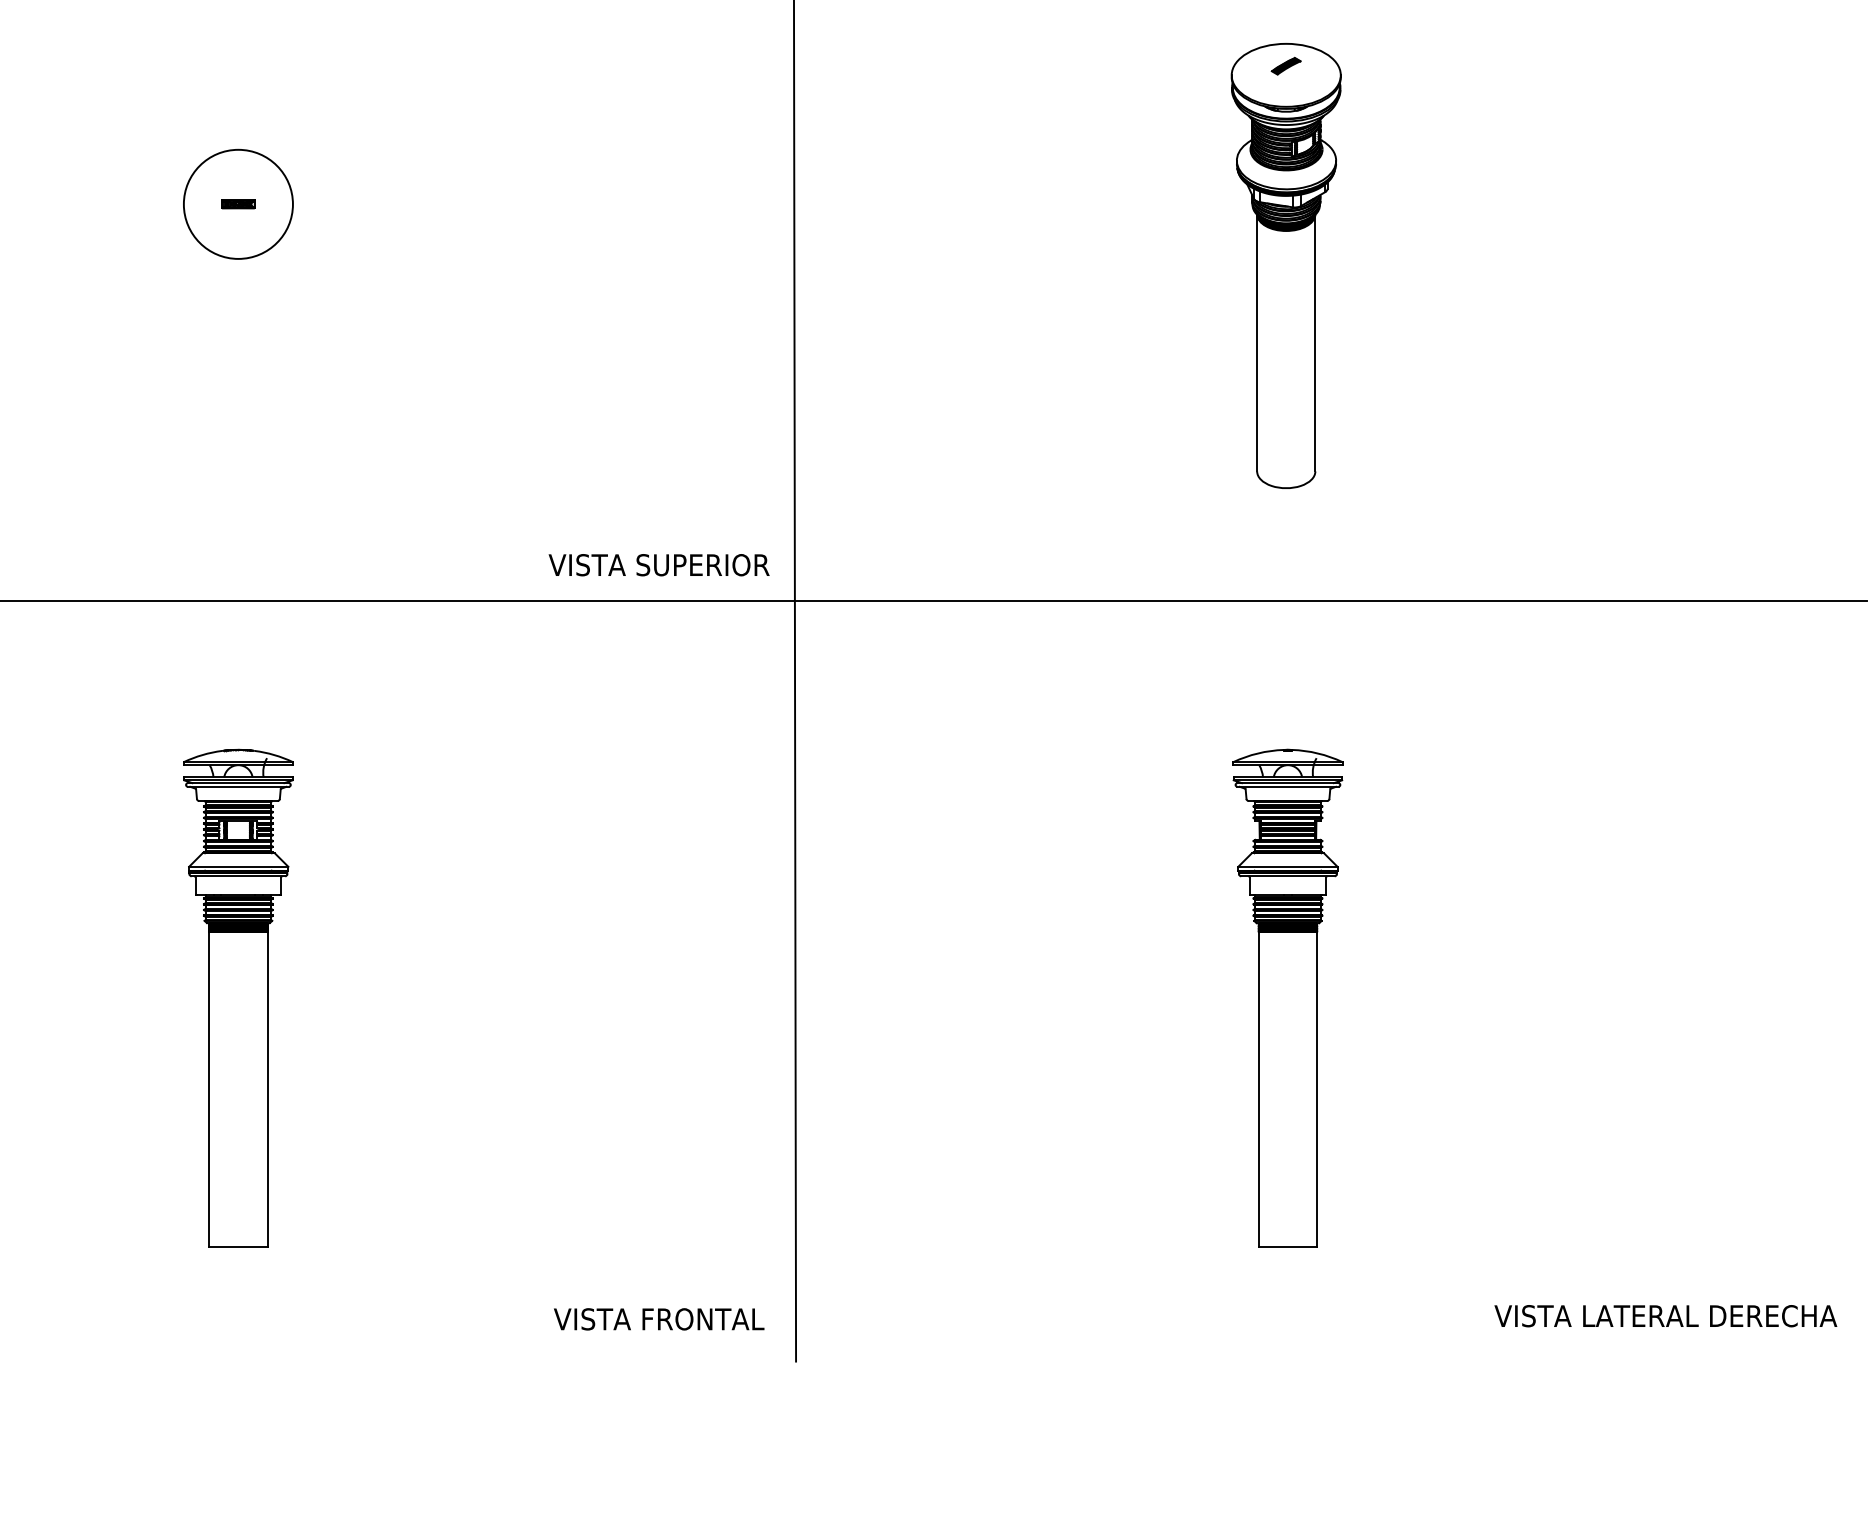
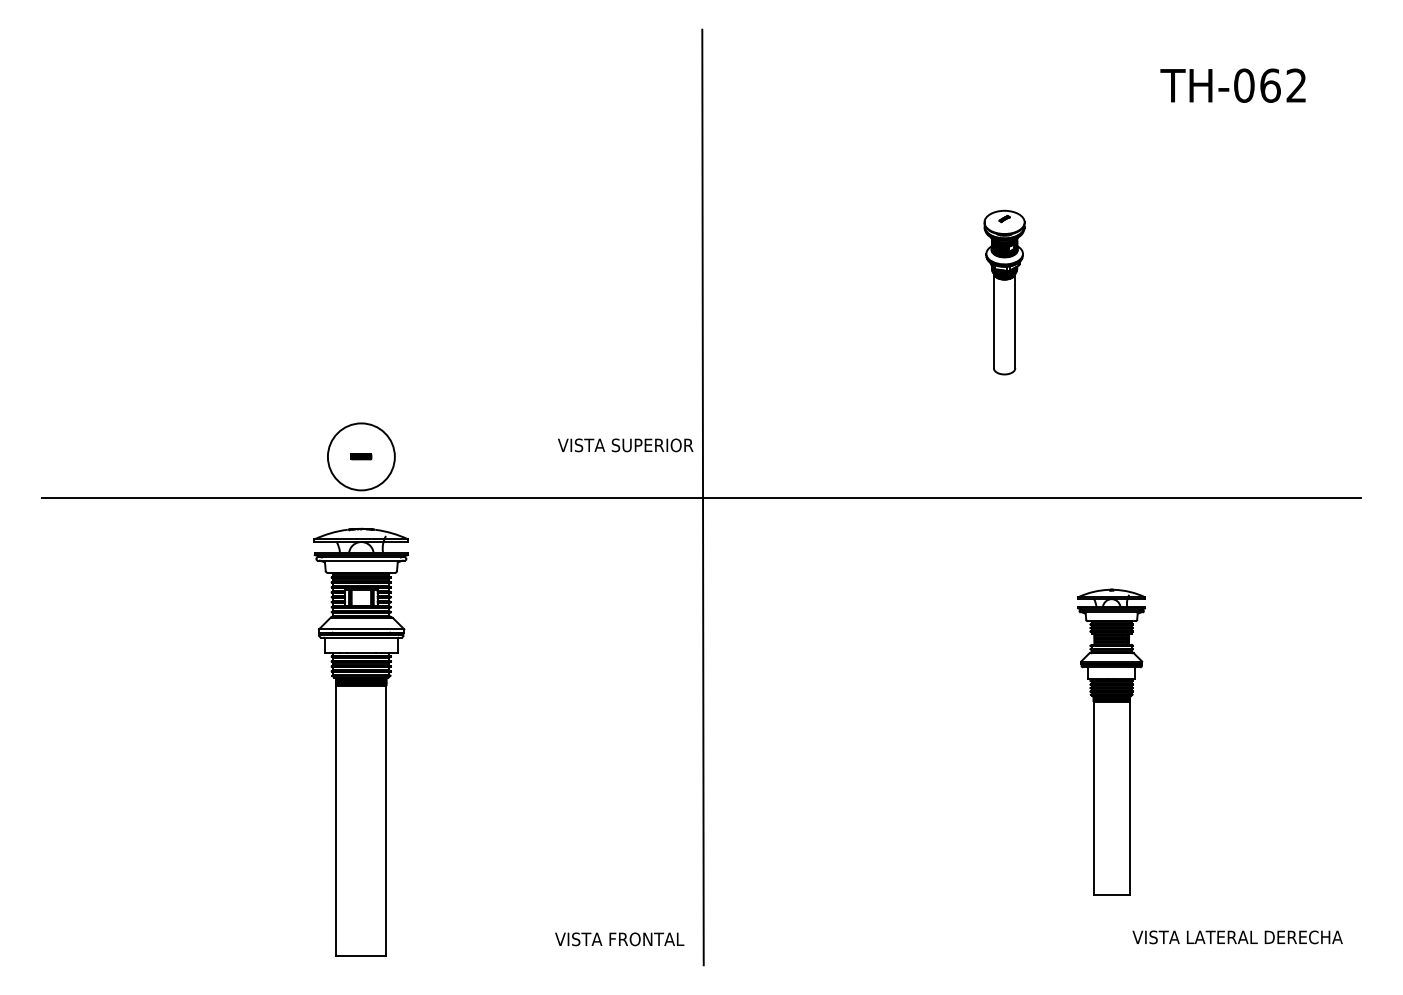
part: (238, 203) -> (361, 456), moved
part: (1286, 265) -> (1004, 292), size x0.6
text: (658, 565) -> (625, 445), moved
part: (238, 997) -> (361, 741), size x1.4
part: (1287, 997) -> (1111, 741), moved

